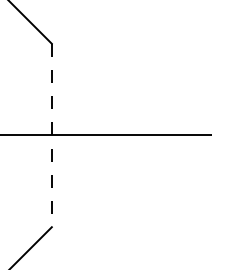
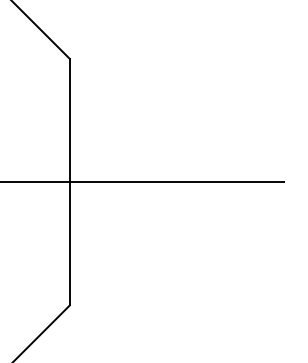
line: (51, 135) -> (69, 182), dashed -> solid

